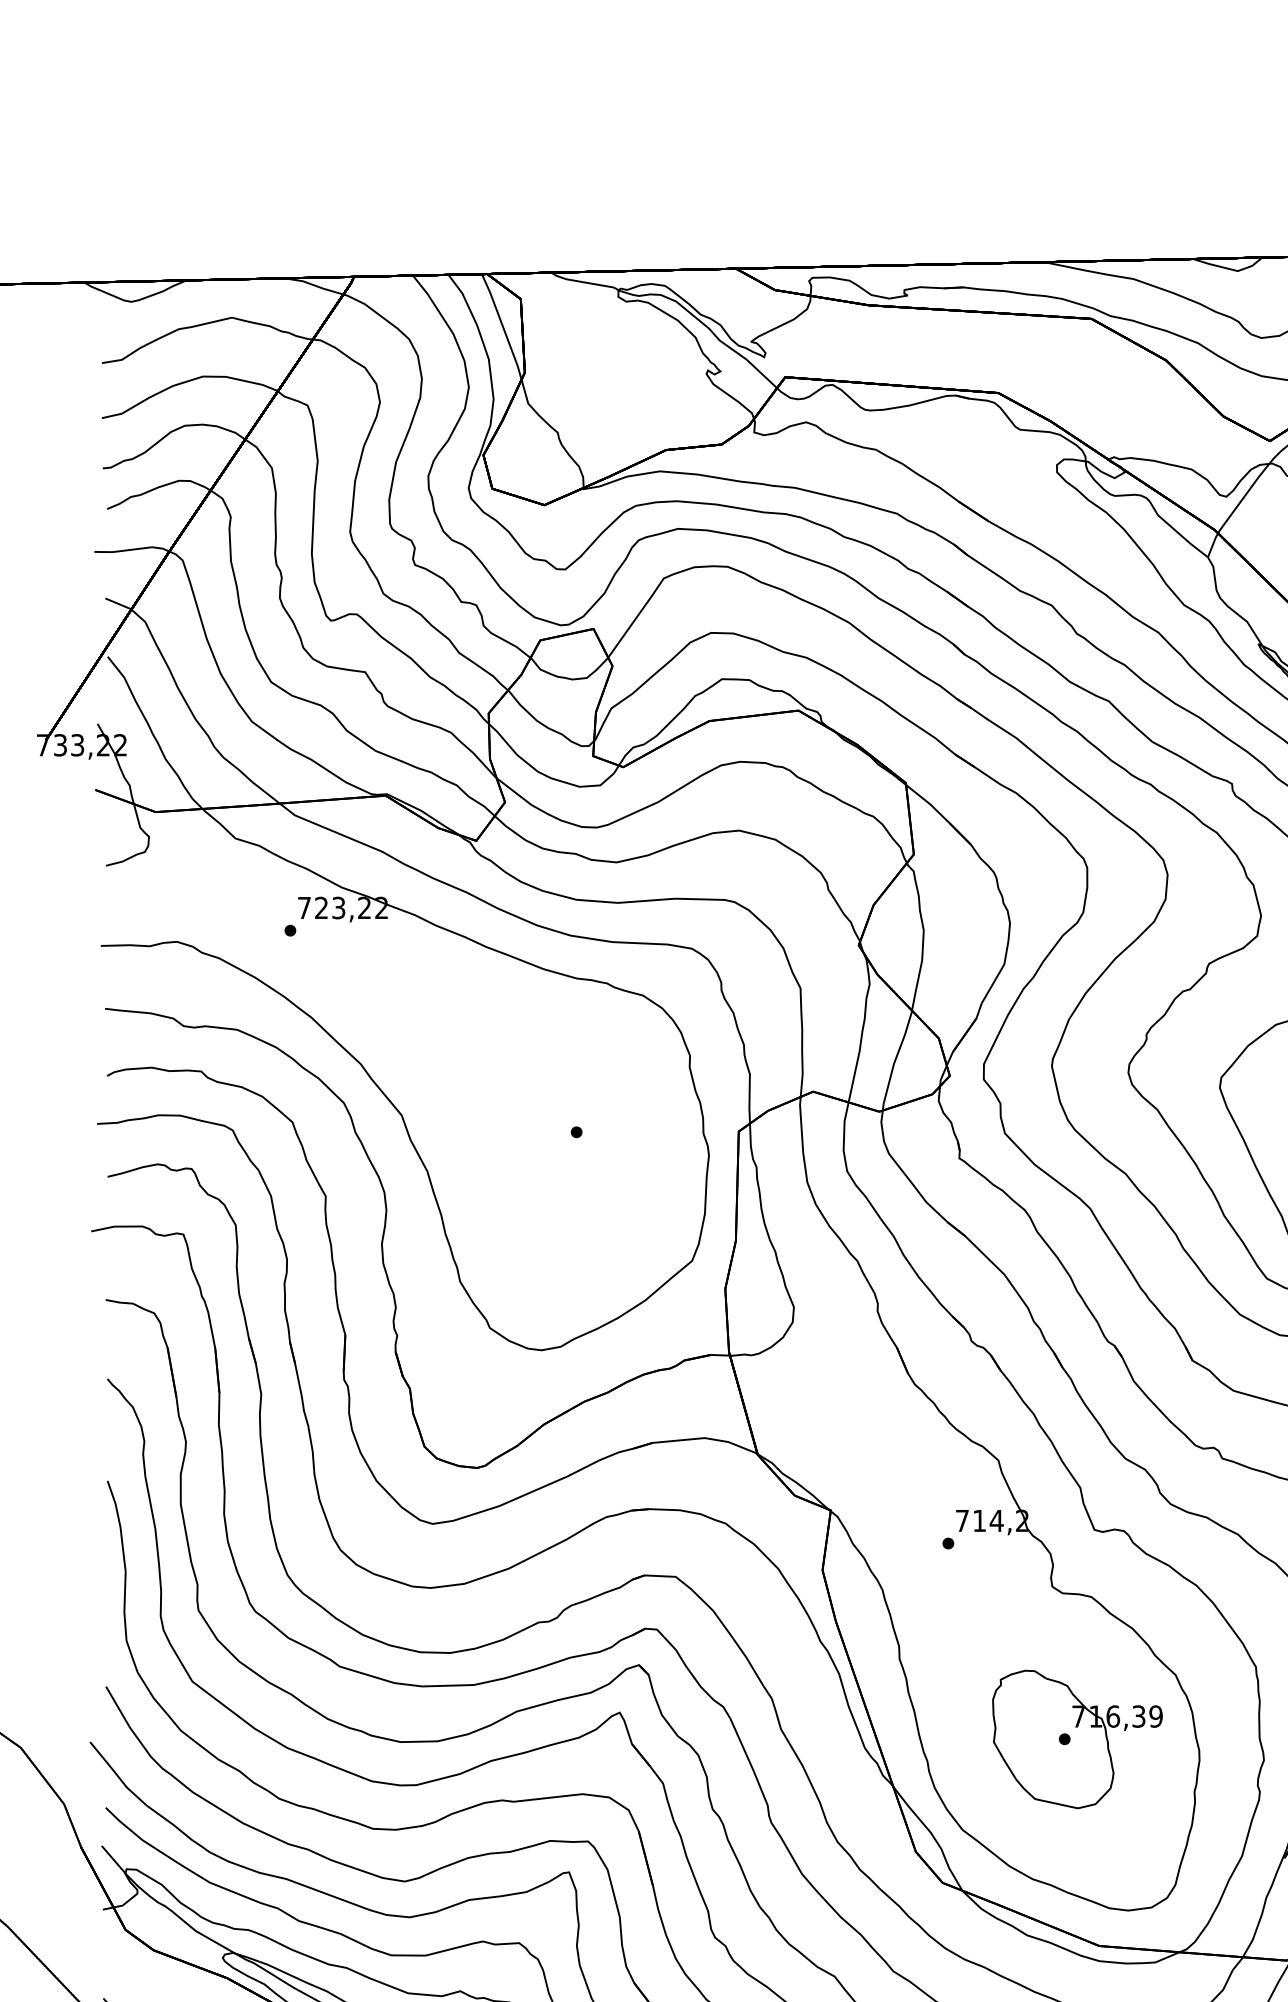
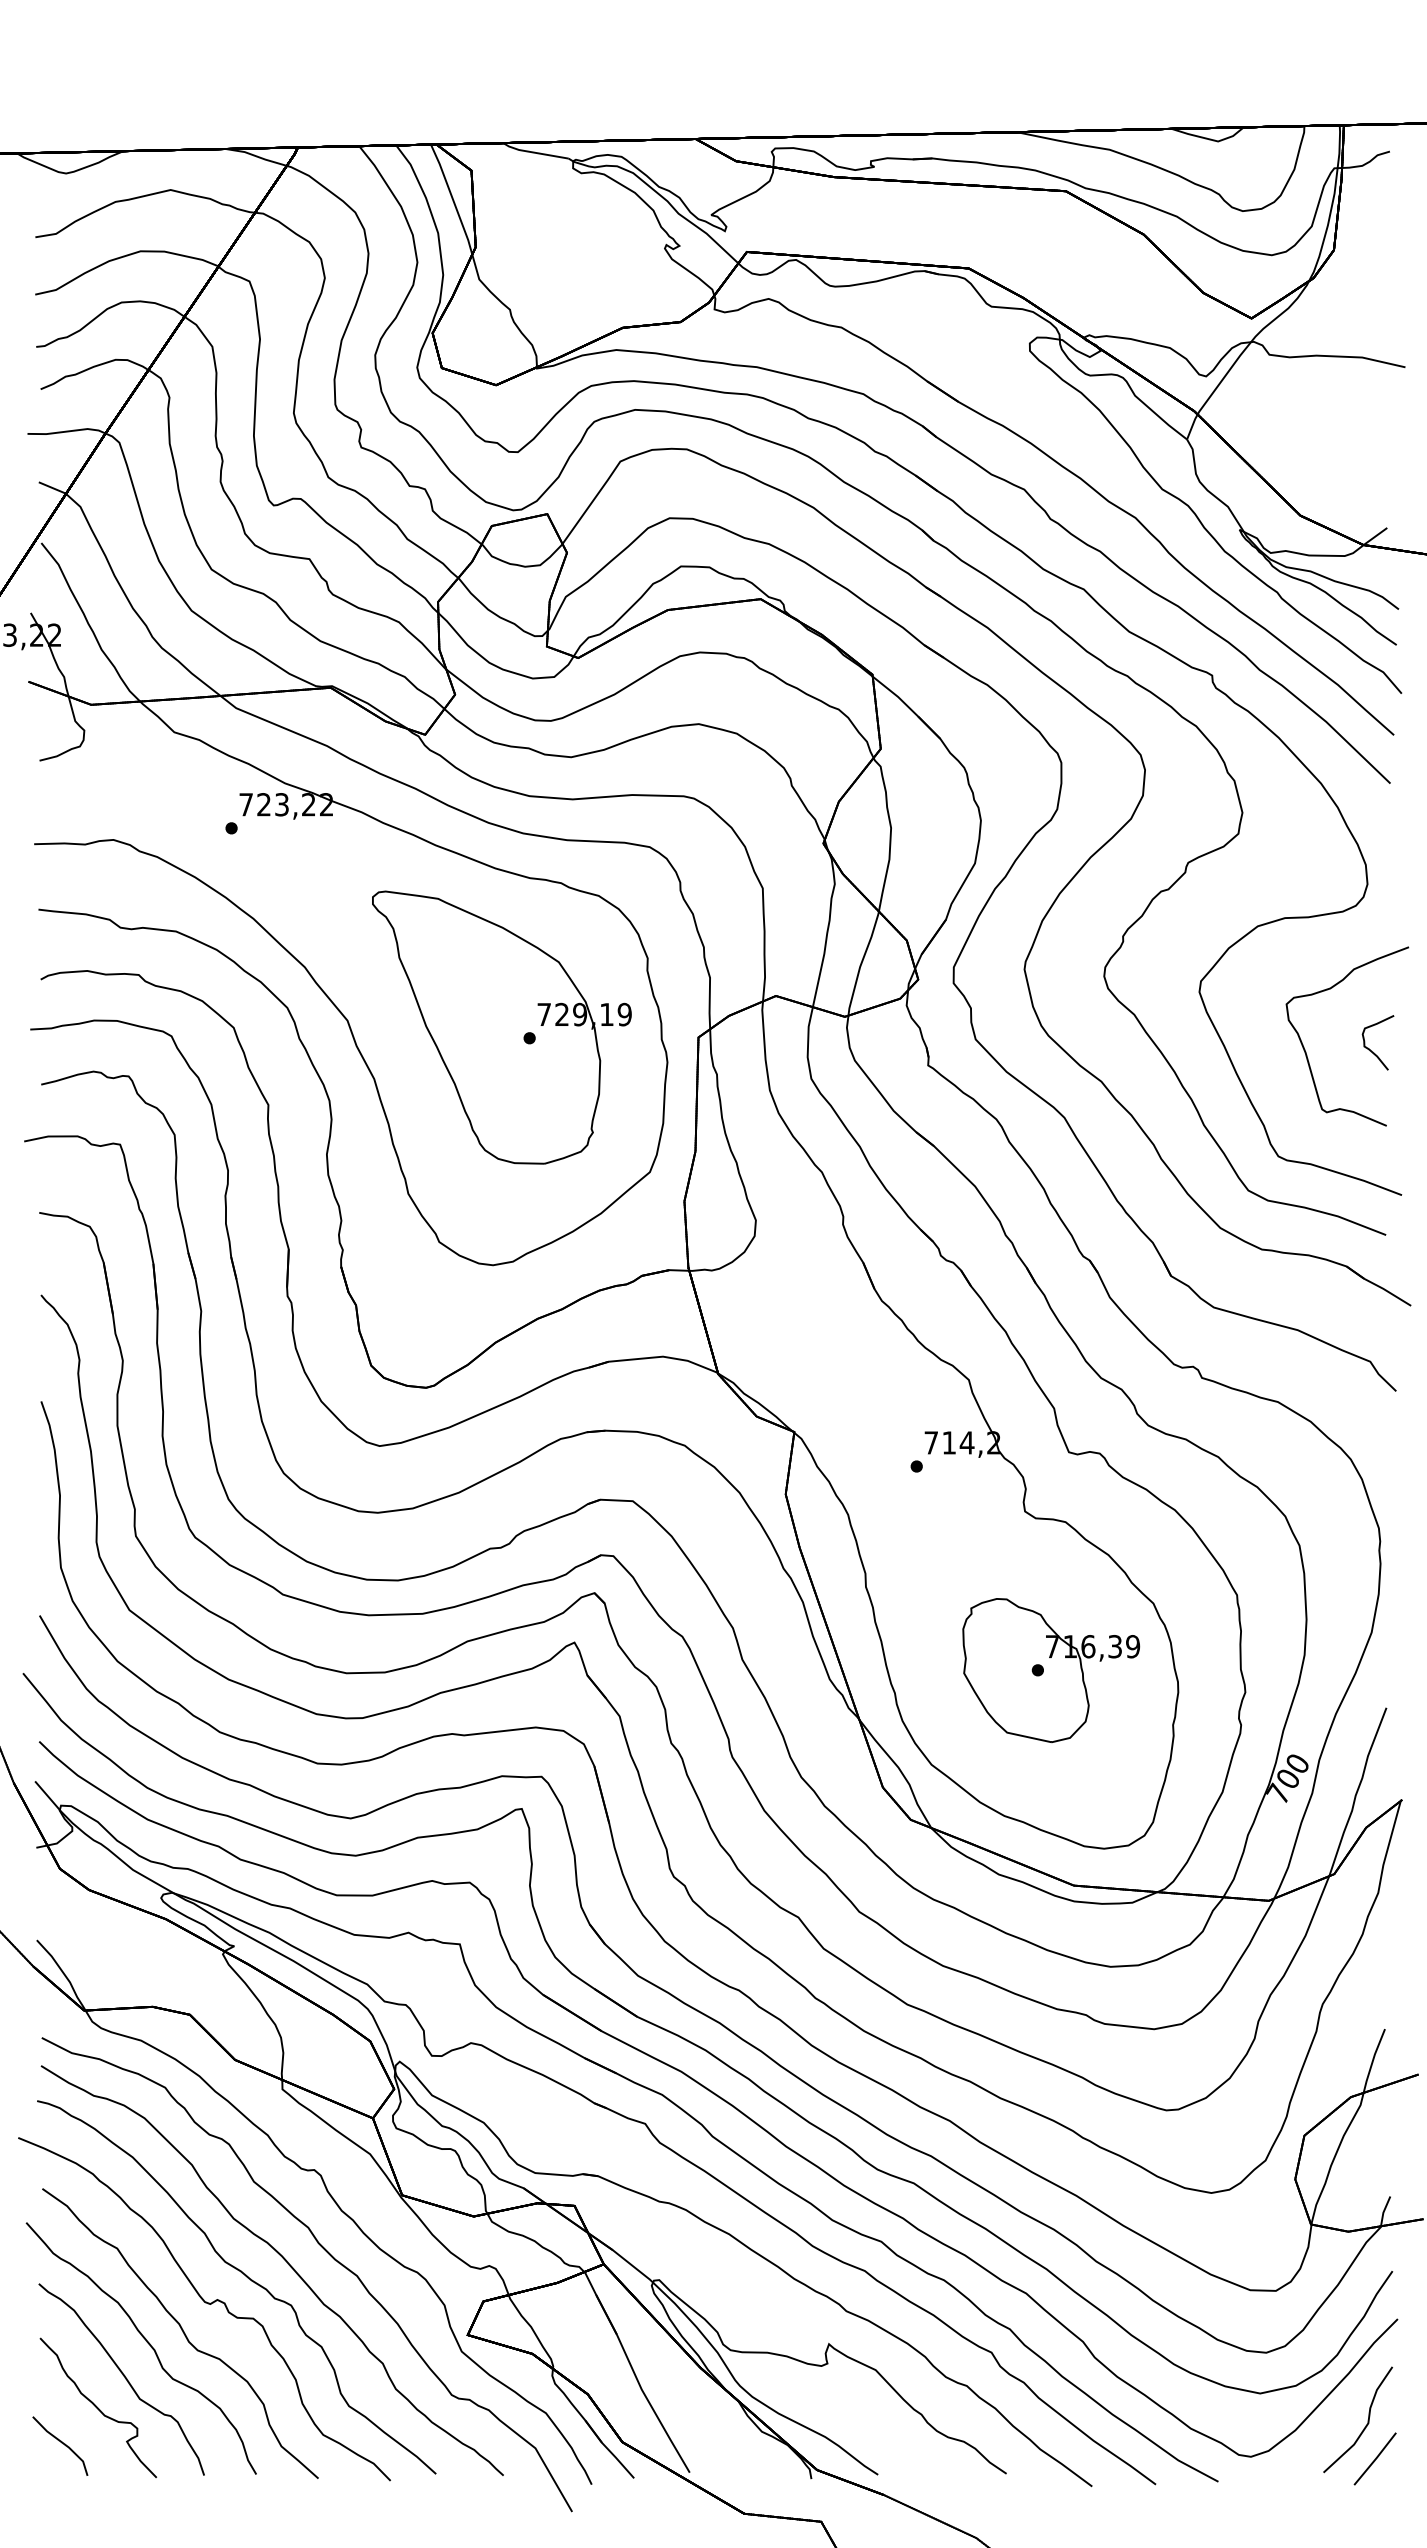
part: (549, 1121) -> (501, 1027), added

